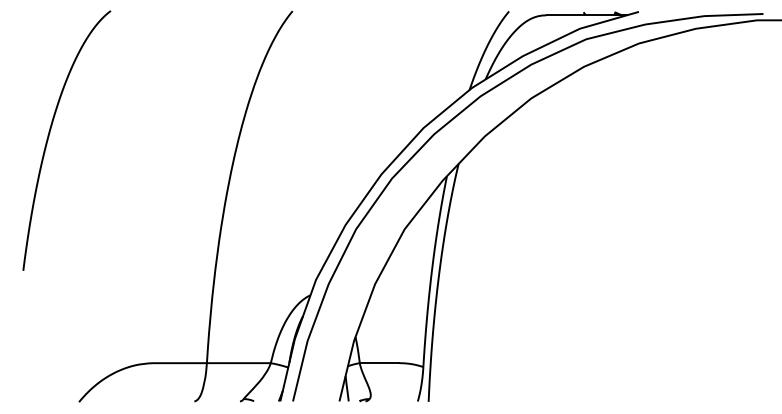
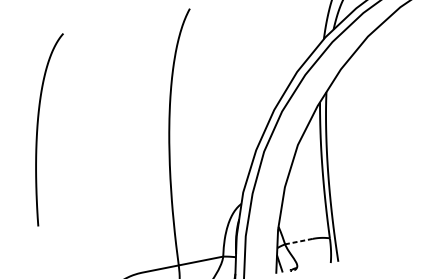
line: (379, 363) -> (298, 241), solid -> dashed

